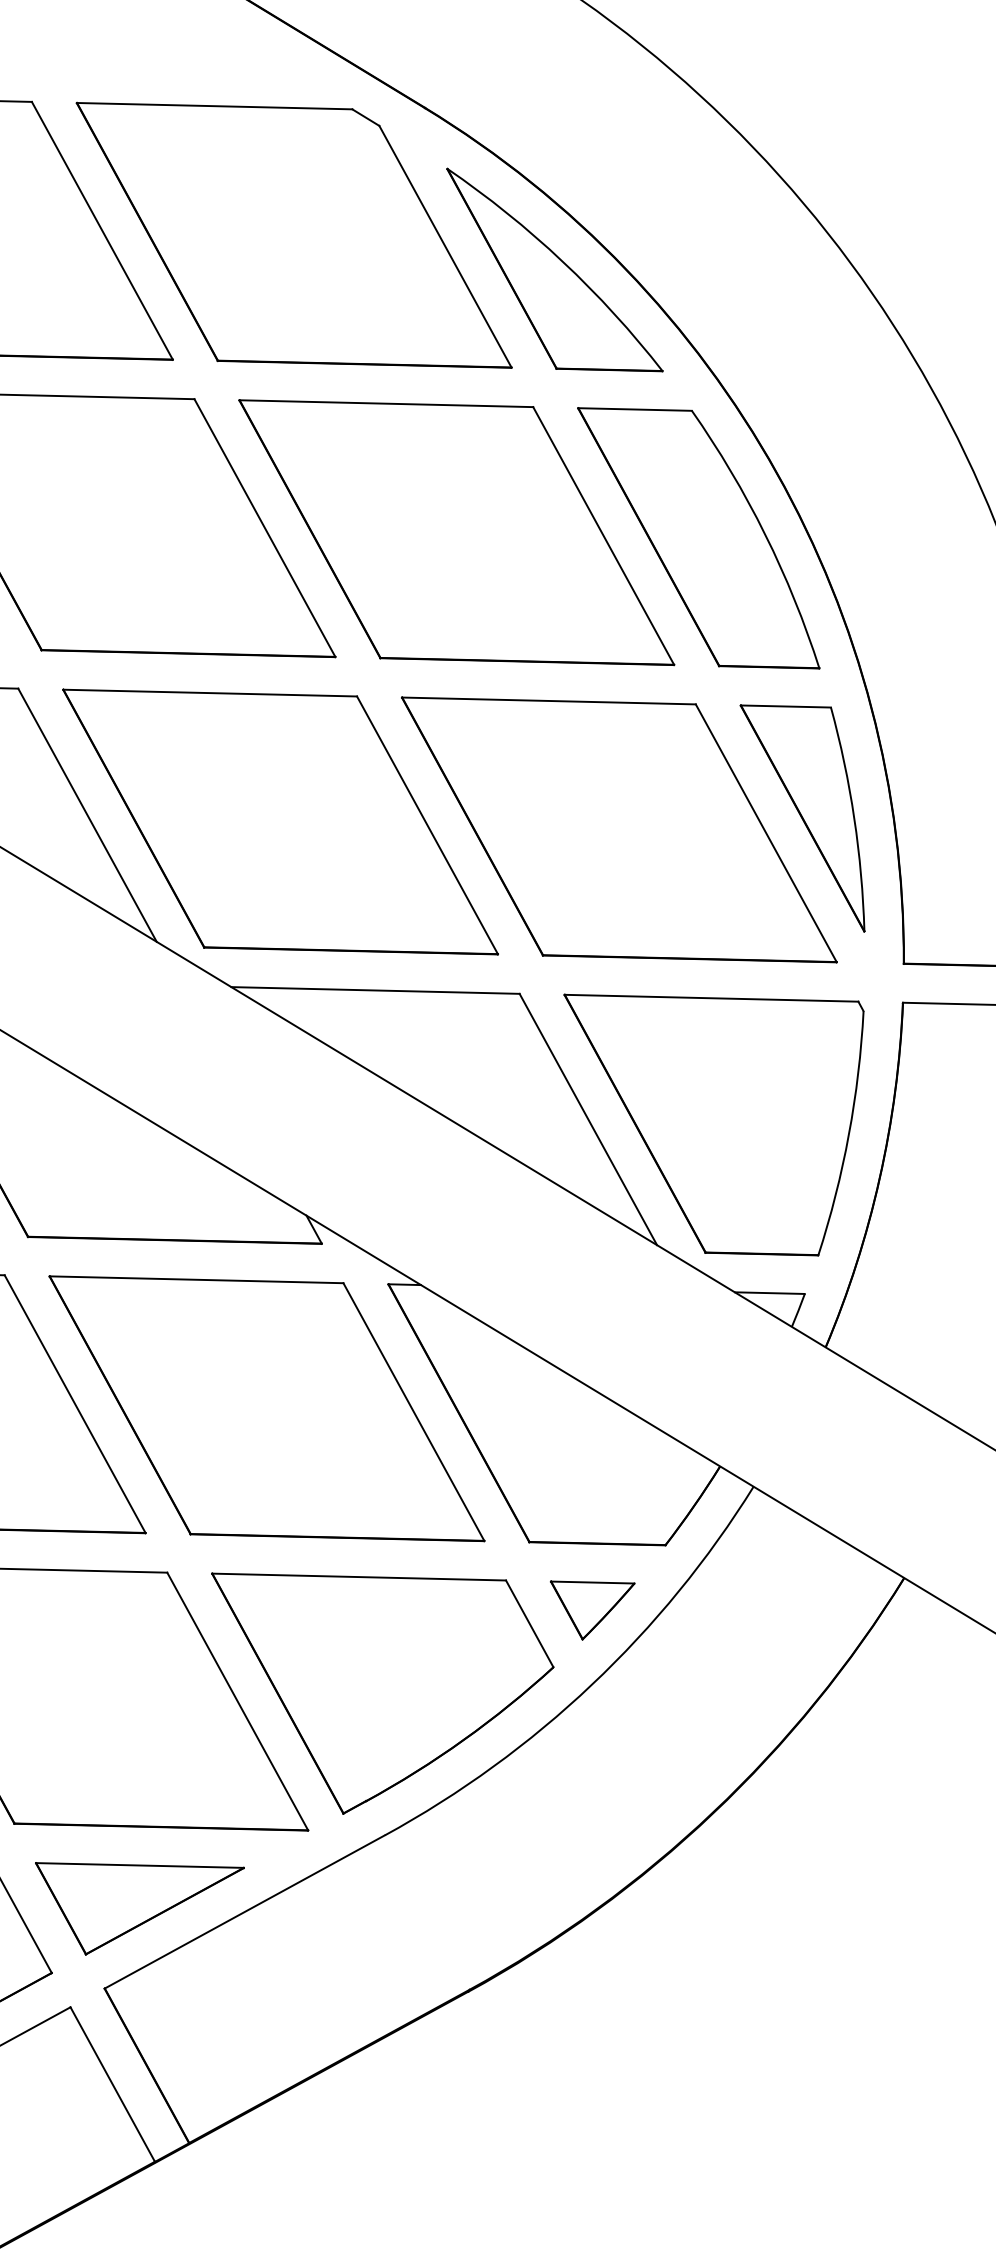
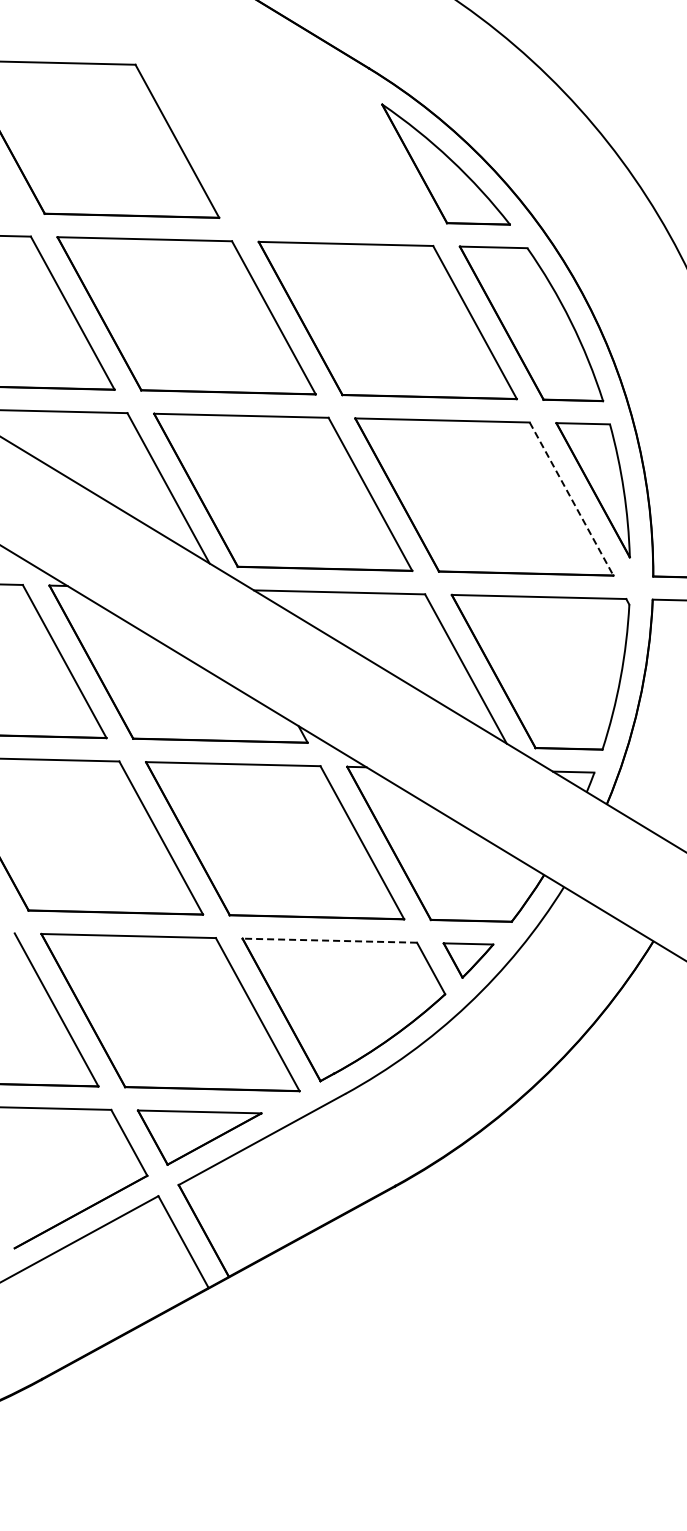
part: (294, 234) -> (291, 143), removed
line: (766, 834) -> (571, 499), solid -> dashed
line: (358, 1576) -> (329, 940), solid -> dashed

